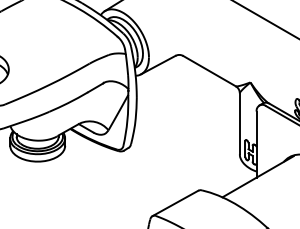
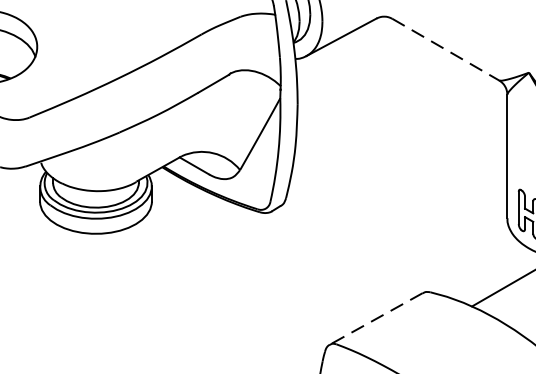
line: (209, 71) -> (445, 50), solid -> dashed
line: (174, 203) -> (374, 319), solid -> dashed

